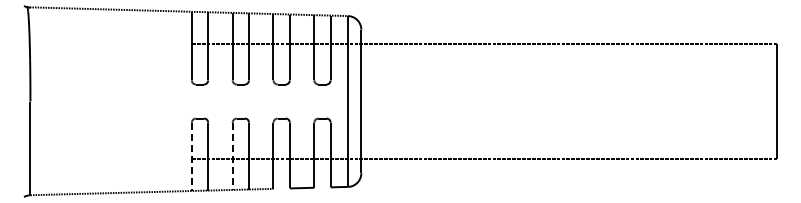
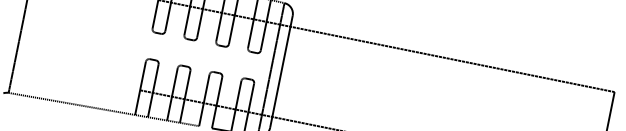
line: (232, 156) -> (172, 94), dashed -> solid
line: (191, 157) -> (140, 88), dashed -> solid

